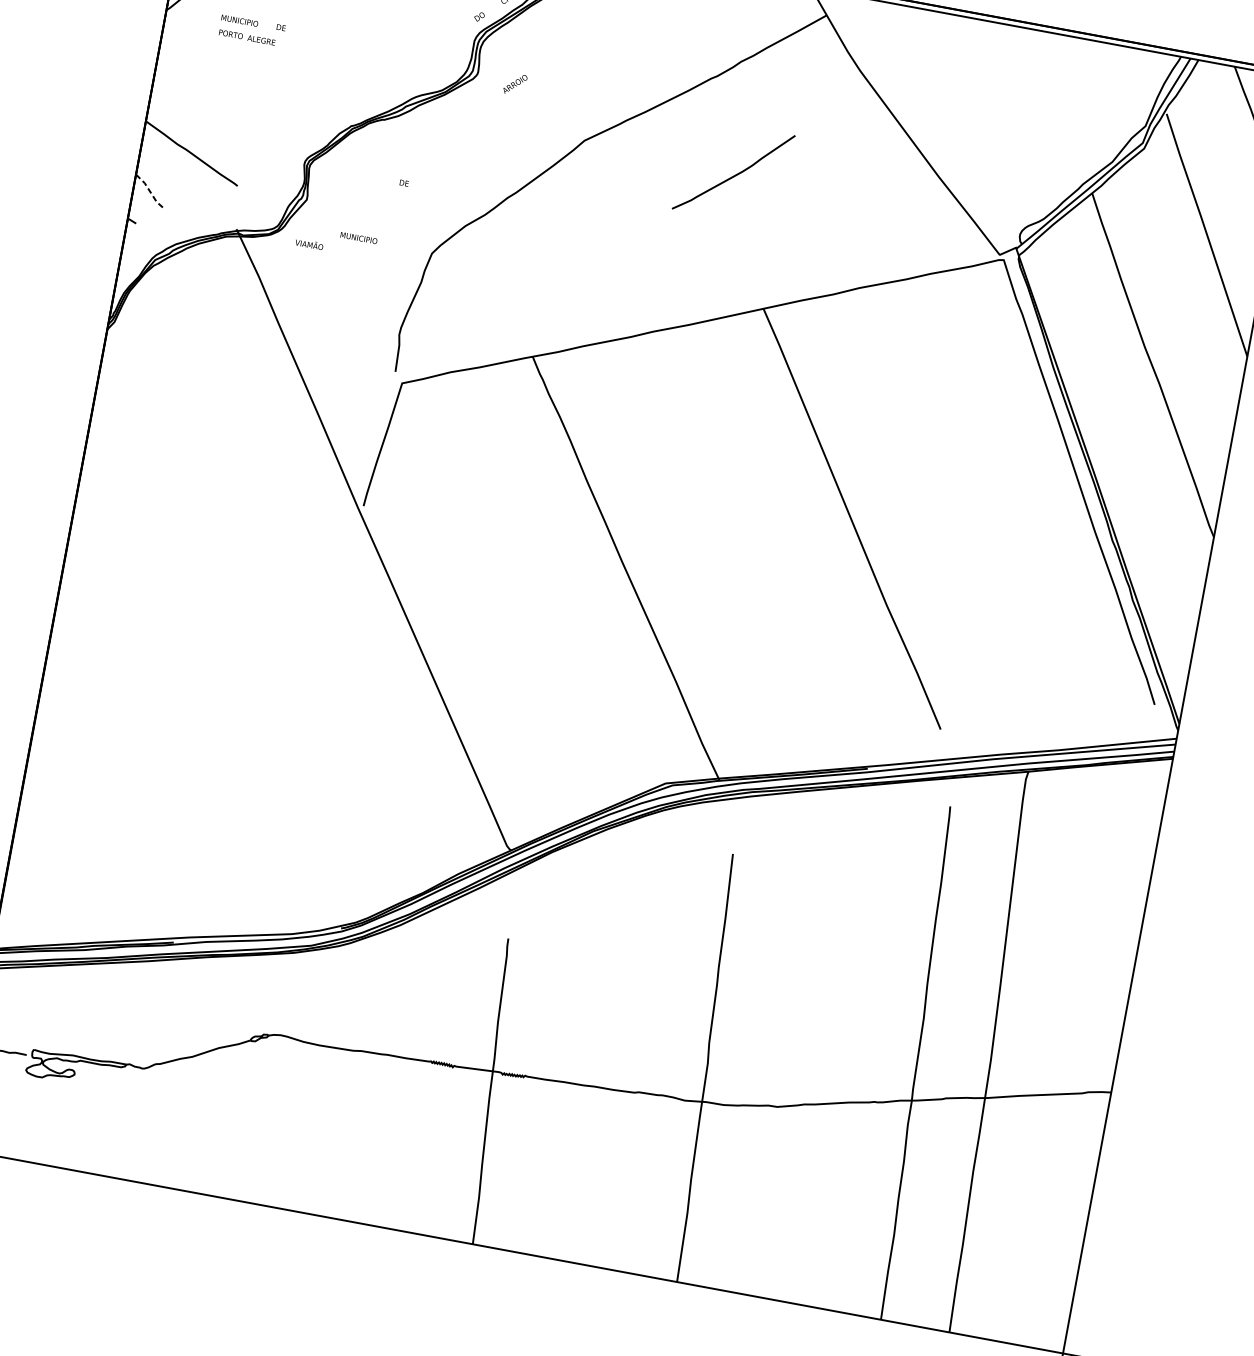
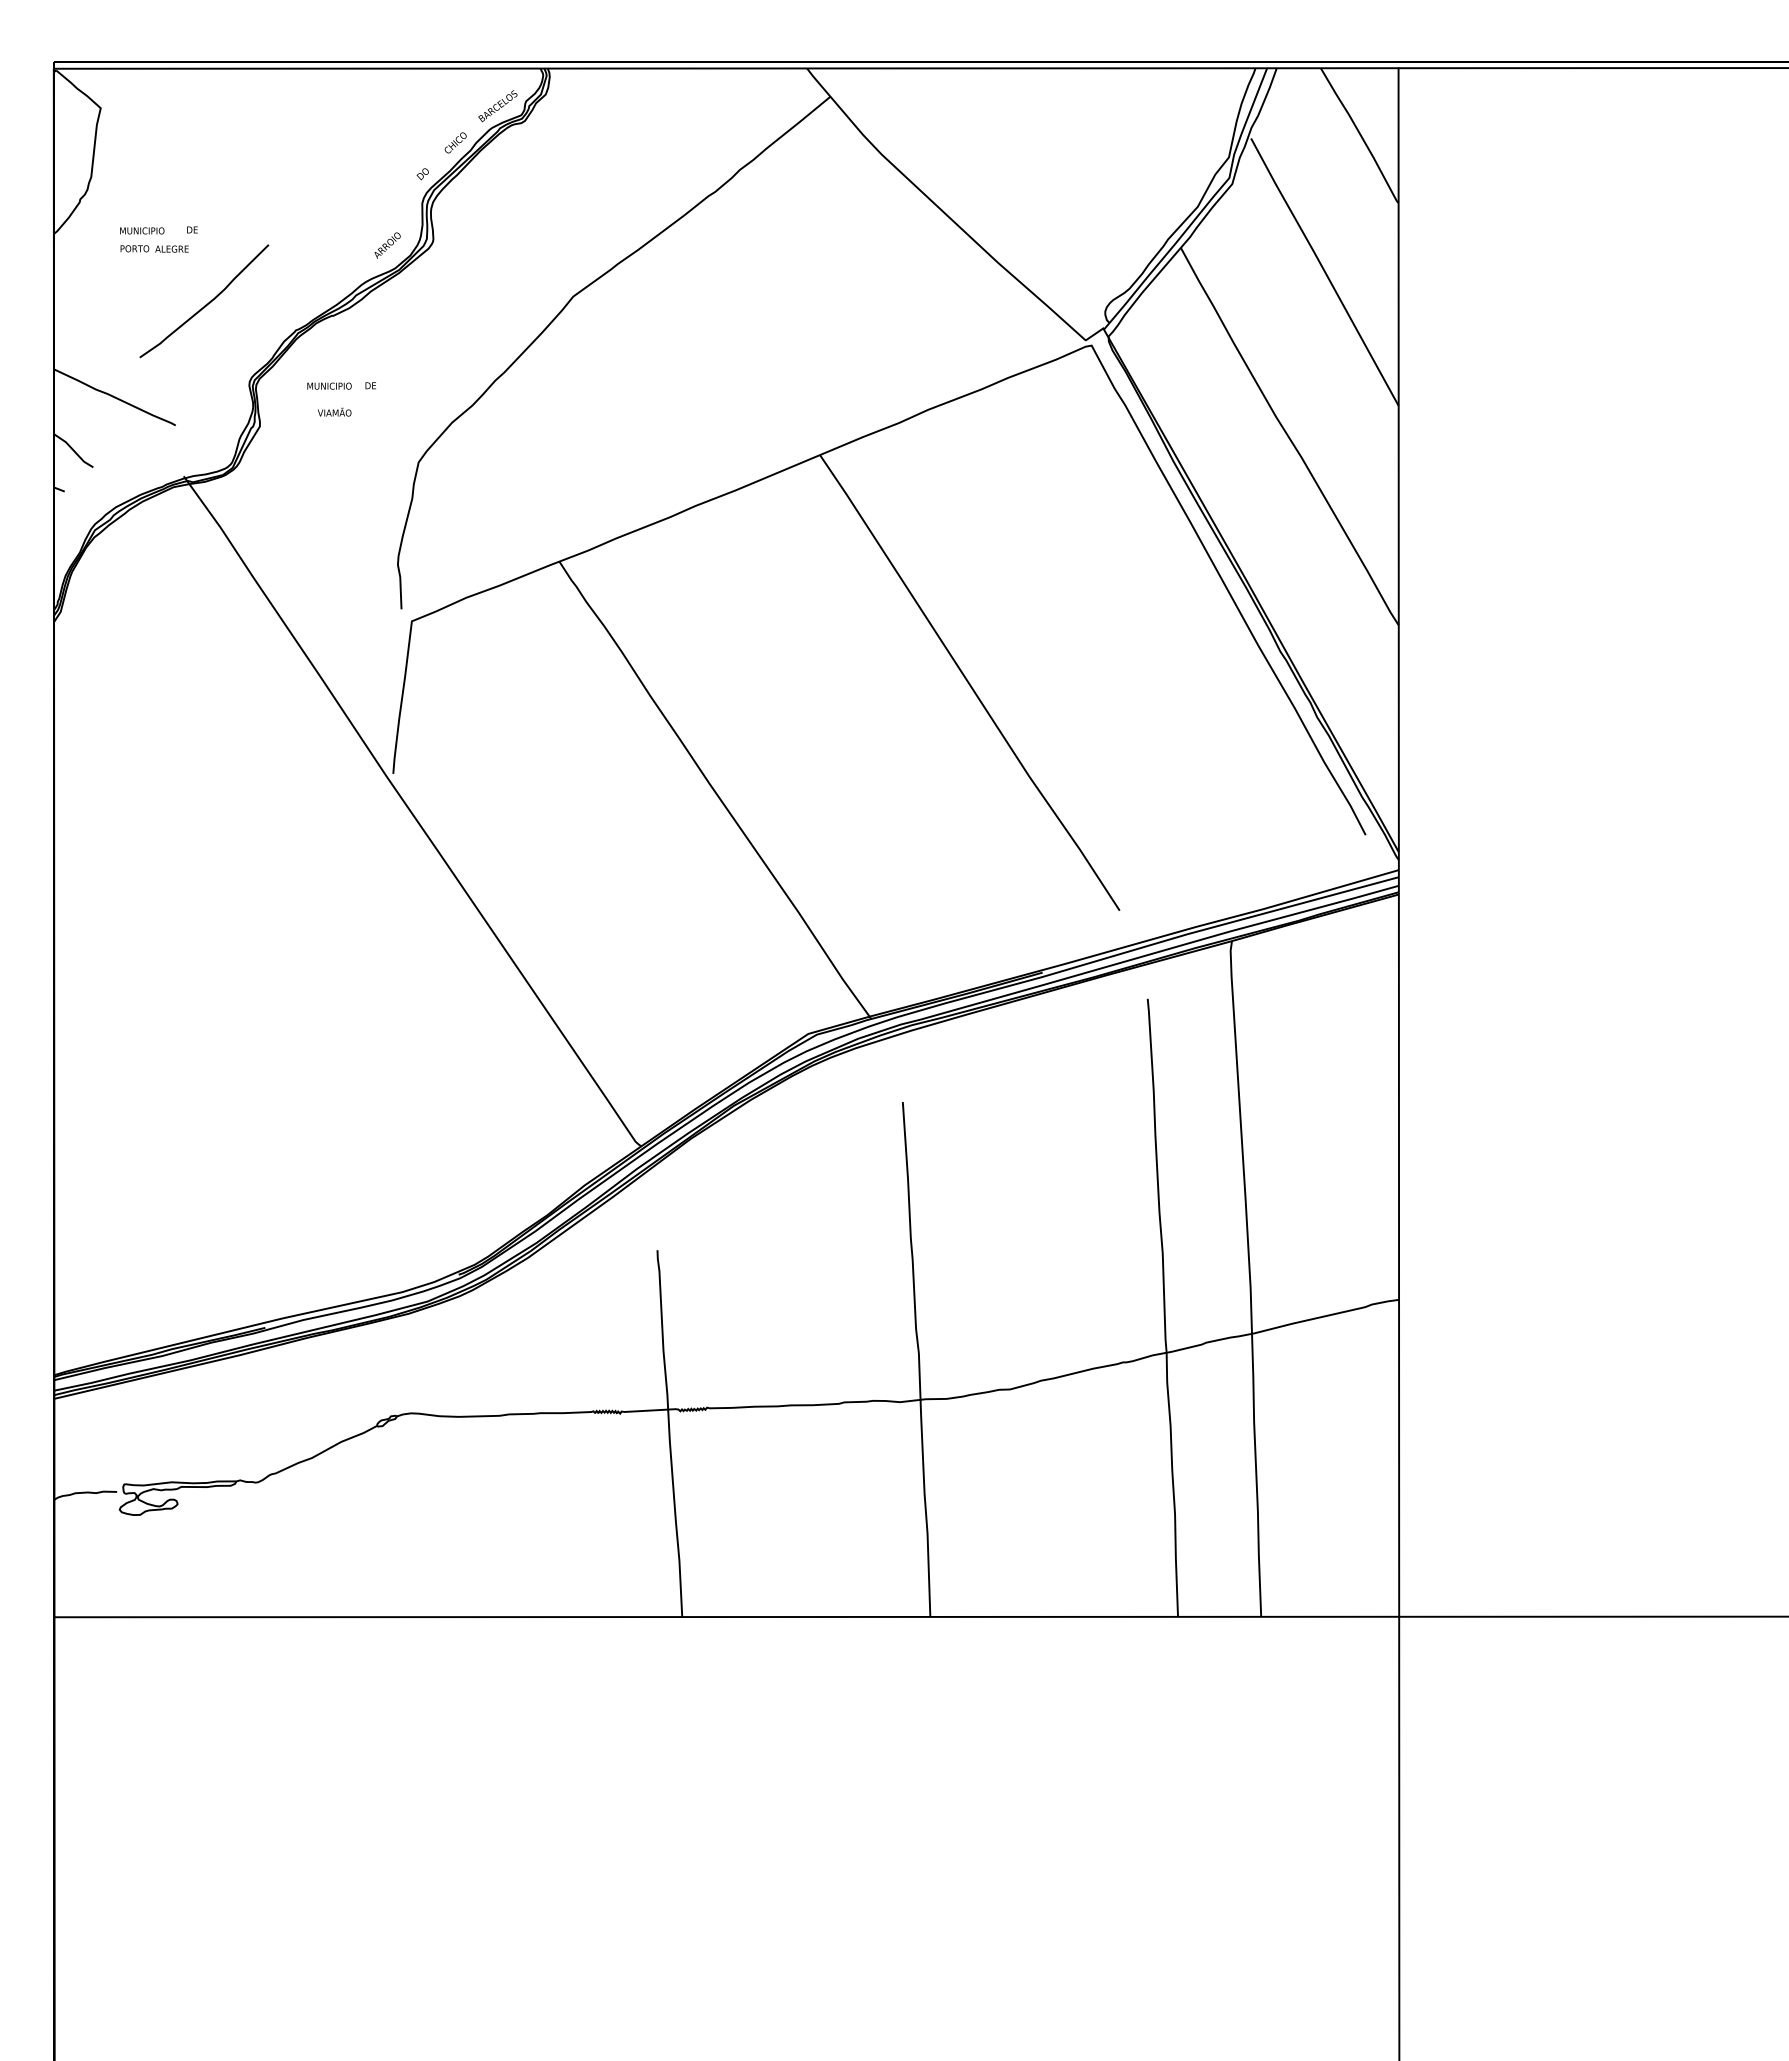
text: (515, 84) -> (387, 245), moved
curve: (734, 175) -> (205, 304), moved
line: (150, 191) -> (74, 450), dashed -> solid
text: (359, 237) -> (329, 385), moved
text: (309, 243) -> (334, 411), moved

